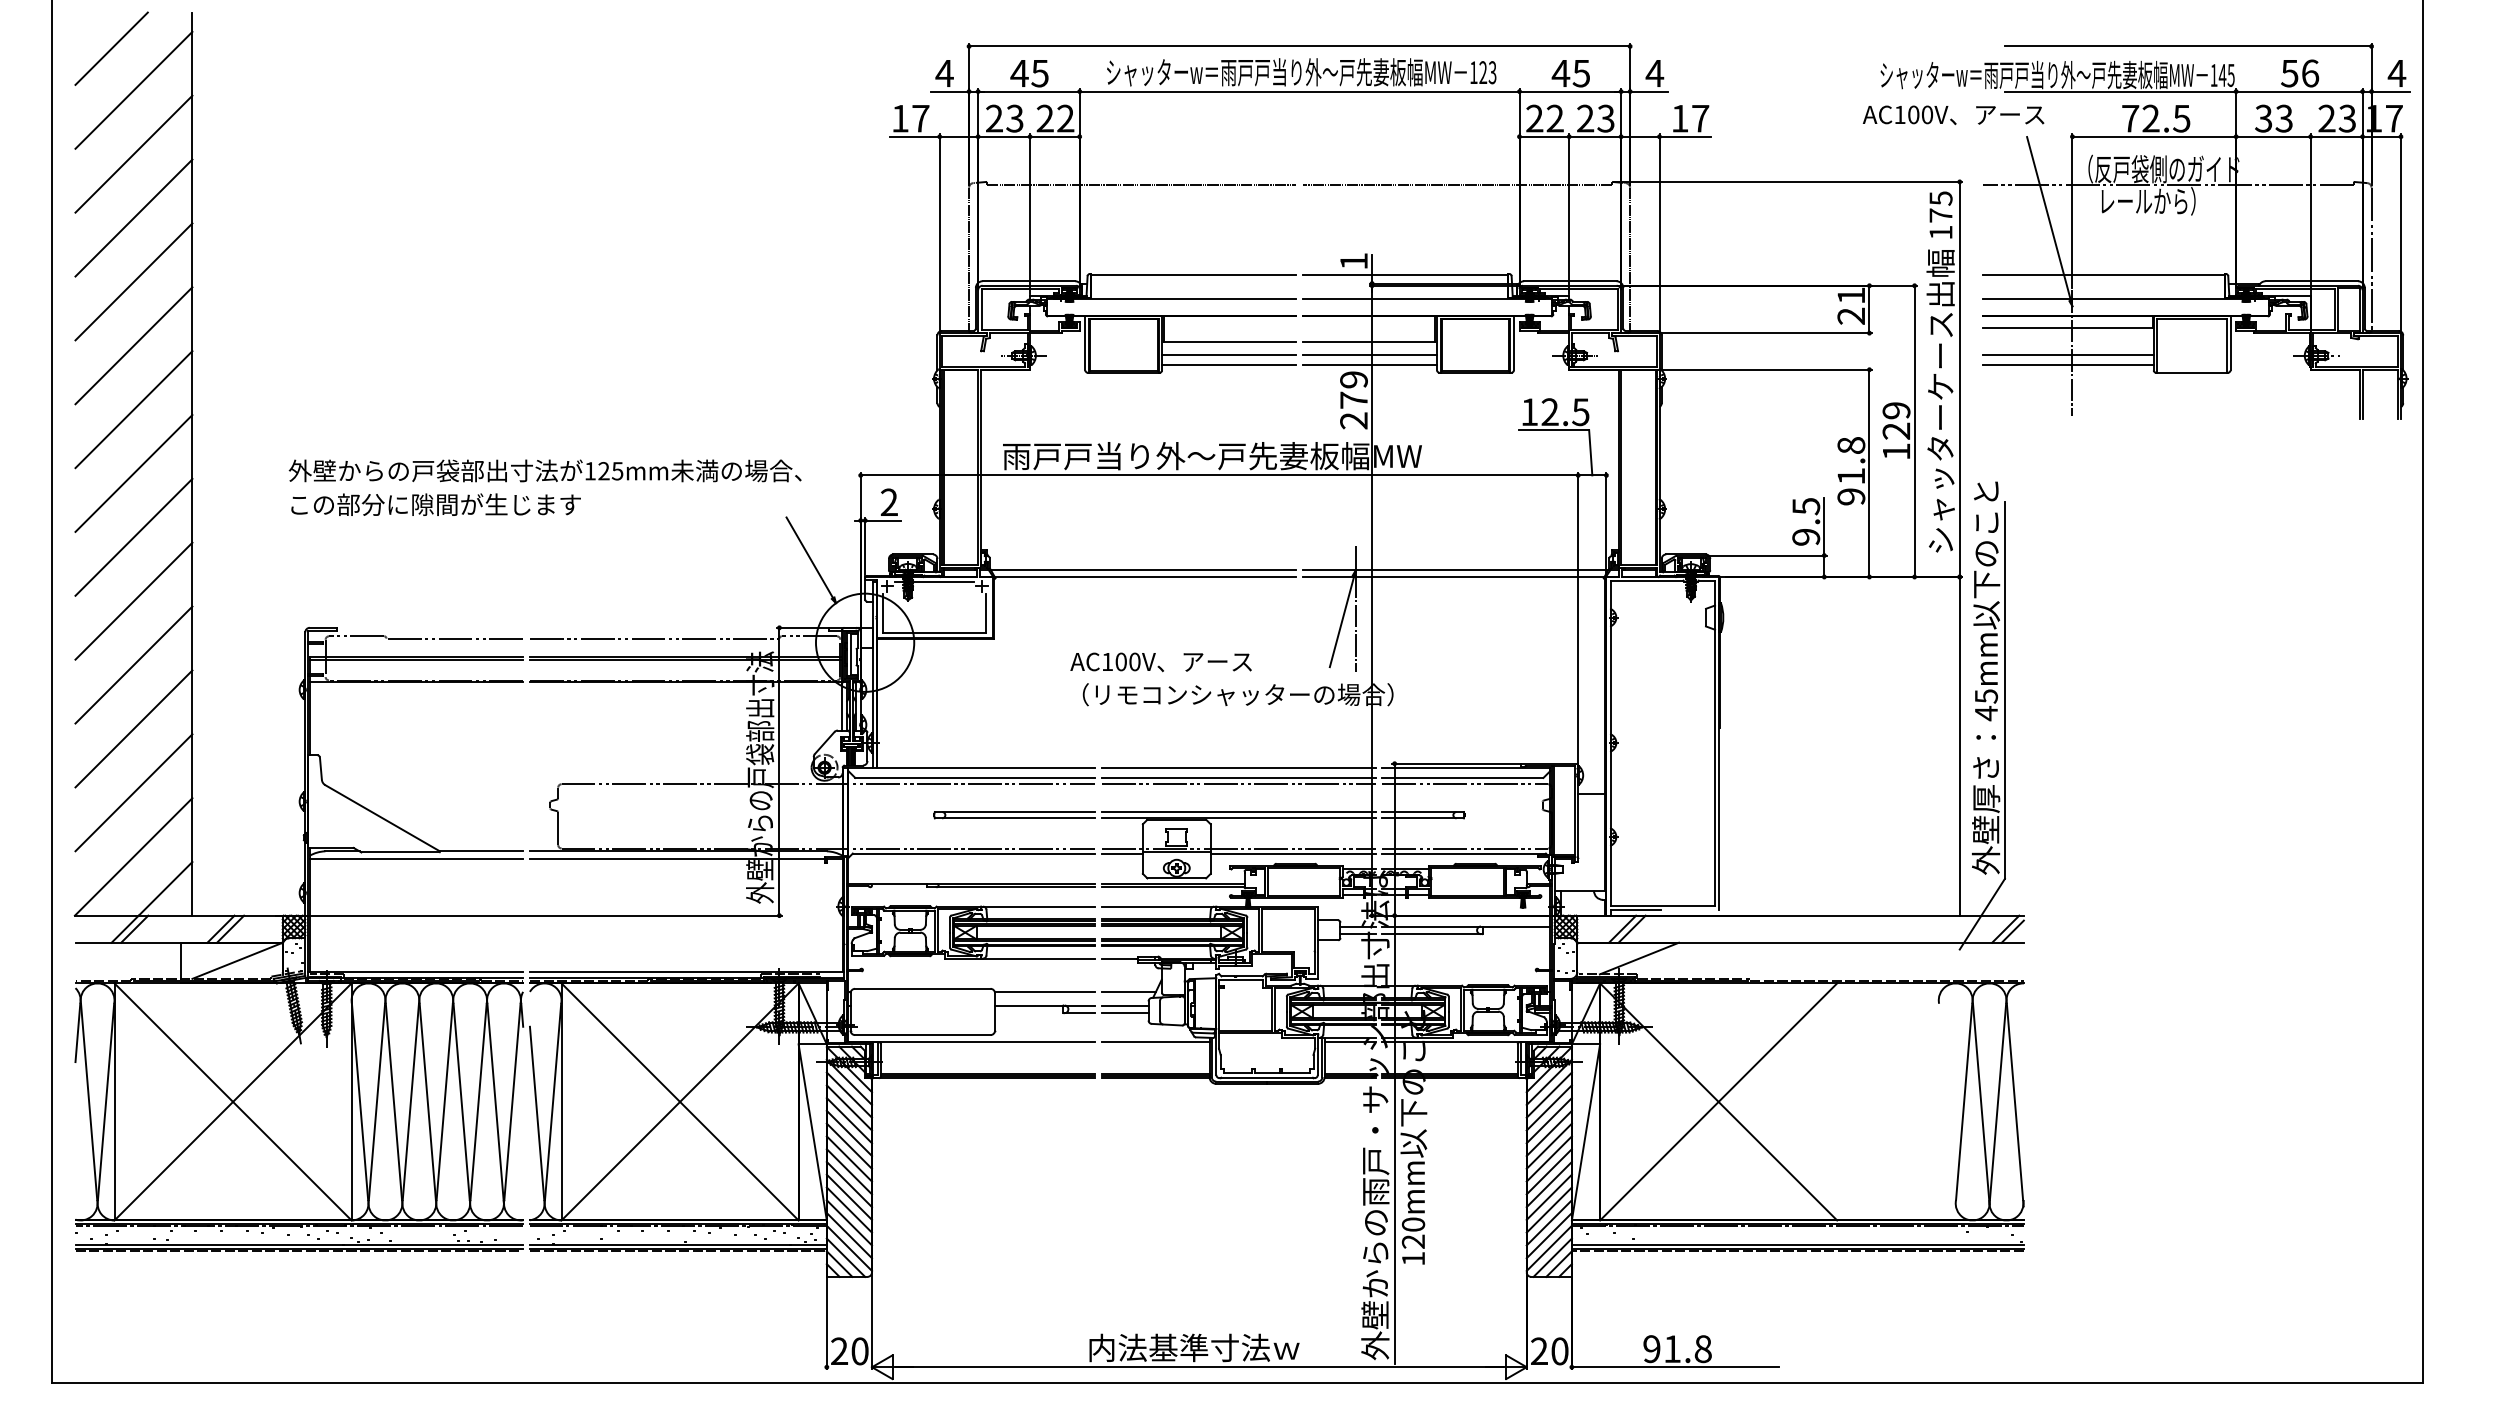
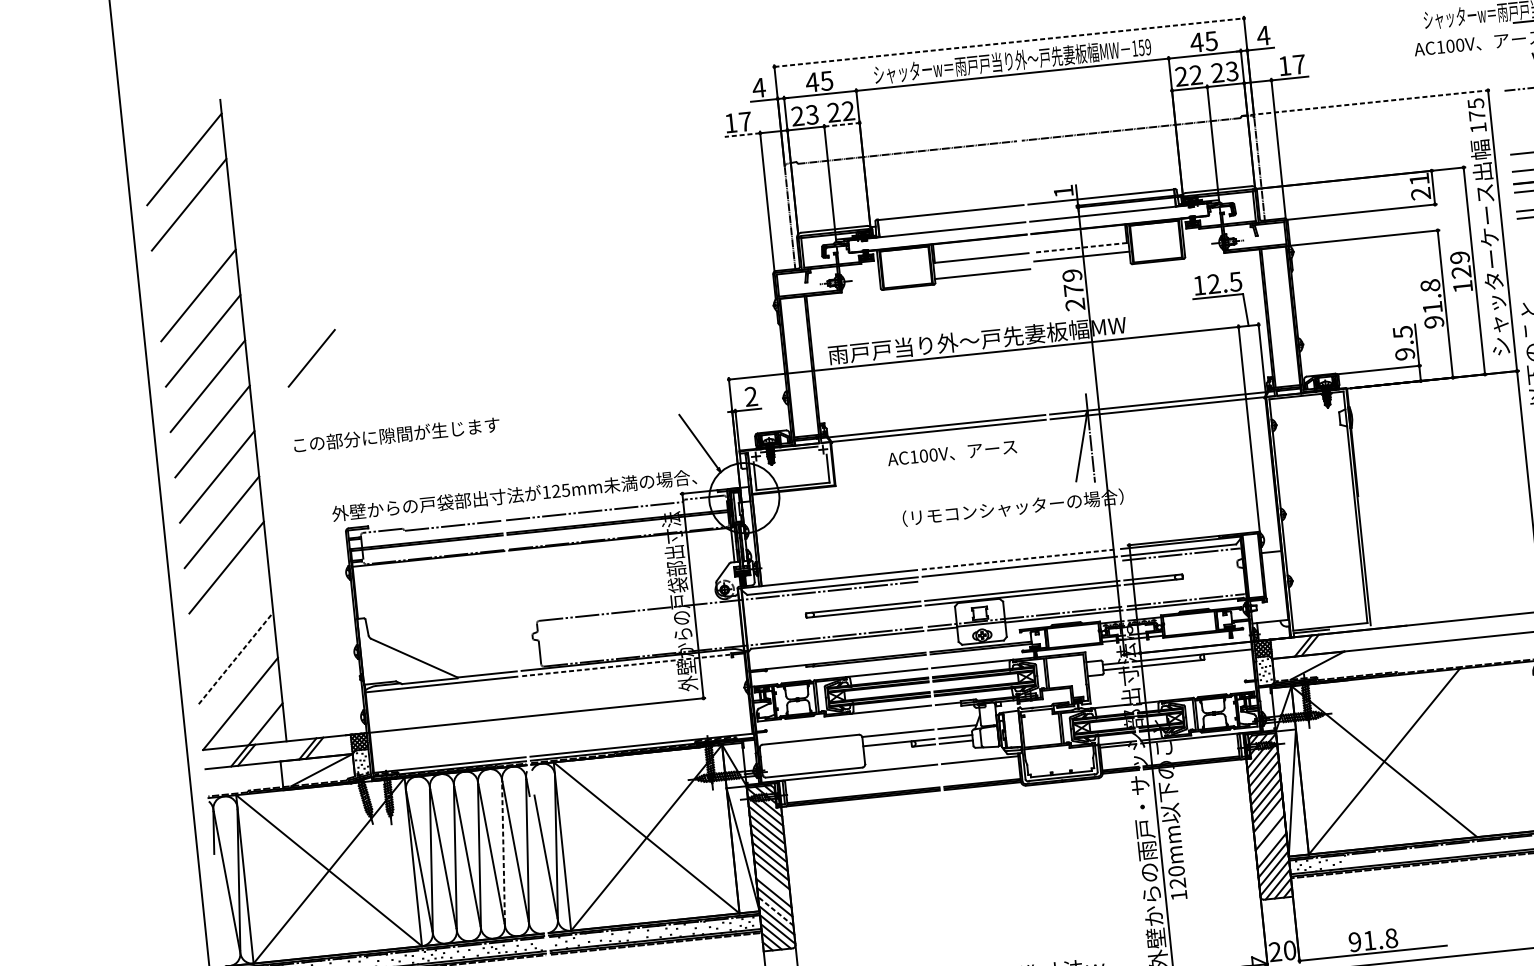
line: (1299, 46) -> (1009, 42), solid -> dashed
line: (111, 48) -> (311, 358), moved
text: (1487, 72) -> (1144, 47), 123 -> 159
line: (914, 136) -> (742, 134), solid -> dashed
line: (1054, 136) -> (841, 124), solid -> dashed
line: (1788, 181) -> (1366, 102), solid -> dashed
line: (133, 217) -> (193, 249), removed
line: (1368, 342) -> (1079, 247), solid -> dashed
line: (1229, 354) -> (982, 266), removed
line: (1370, 365) -> (1083, 264), removed
text: (544, 470) -> (513, 495), moved
text: (435, 504) -> (396, 434), moved
text: (1160, 662) -> (951, 453), moved
line: (133, 728) -> (230, 612), removed
line: (1238, 767) -> (1018, 559), solid -> dashed
line: (1238, 784) -> (1019, 571), removed
line: (133, 792) -> (235, 658), solid -> dashed
line: (677, 858) -> (626, 665), solid -> dashed
line: (478, 1101) -> (503, 852), solid -> dashed
line: (1548, 1171) -> (1268, 823), removed
line: (849, 1184) -> (773, 884), removed
line: (1548, 1196) -> (1270, 841), removed
line: (849, 1222) -> (775, 911), solid -> dashed

